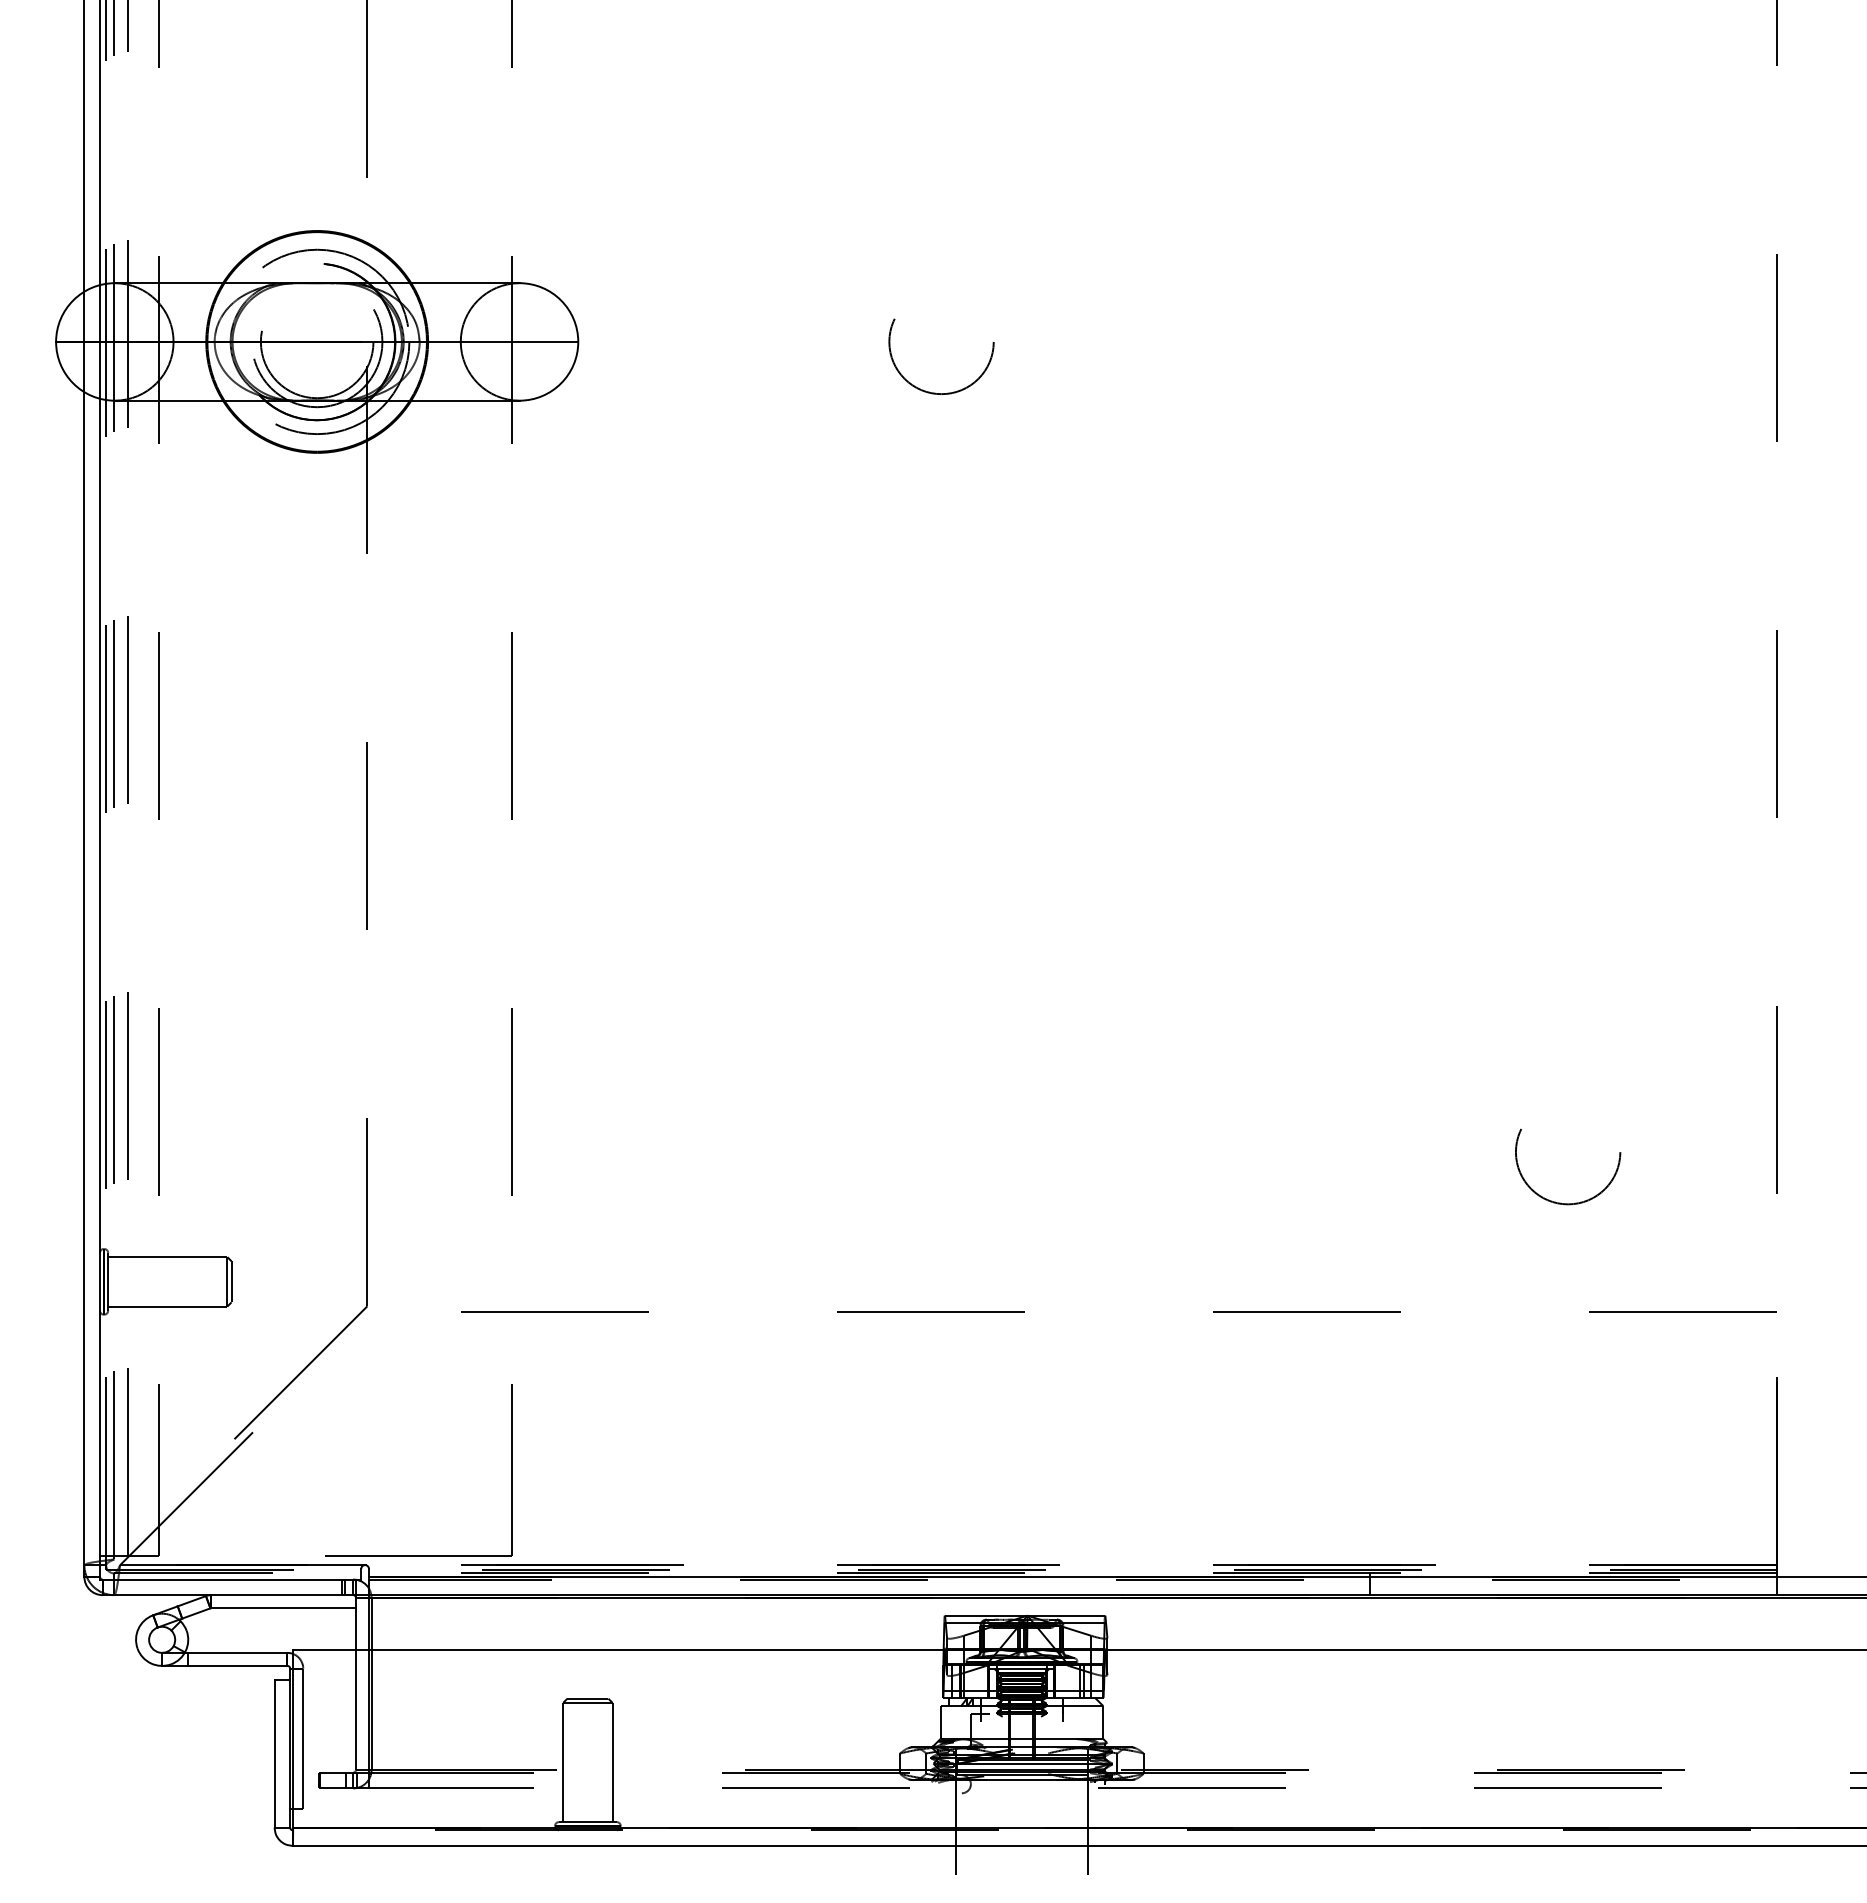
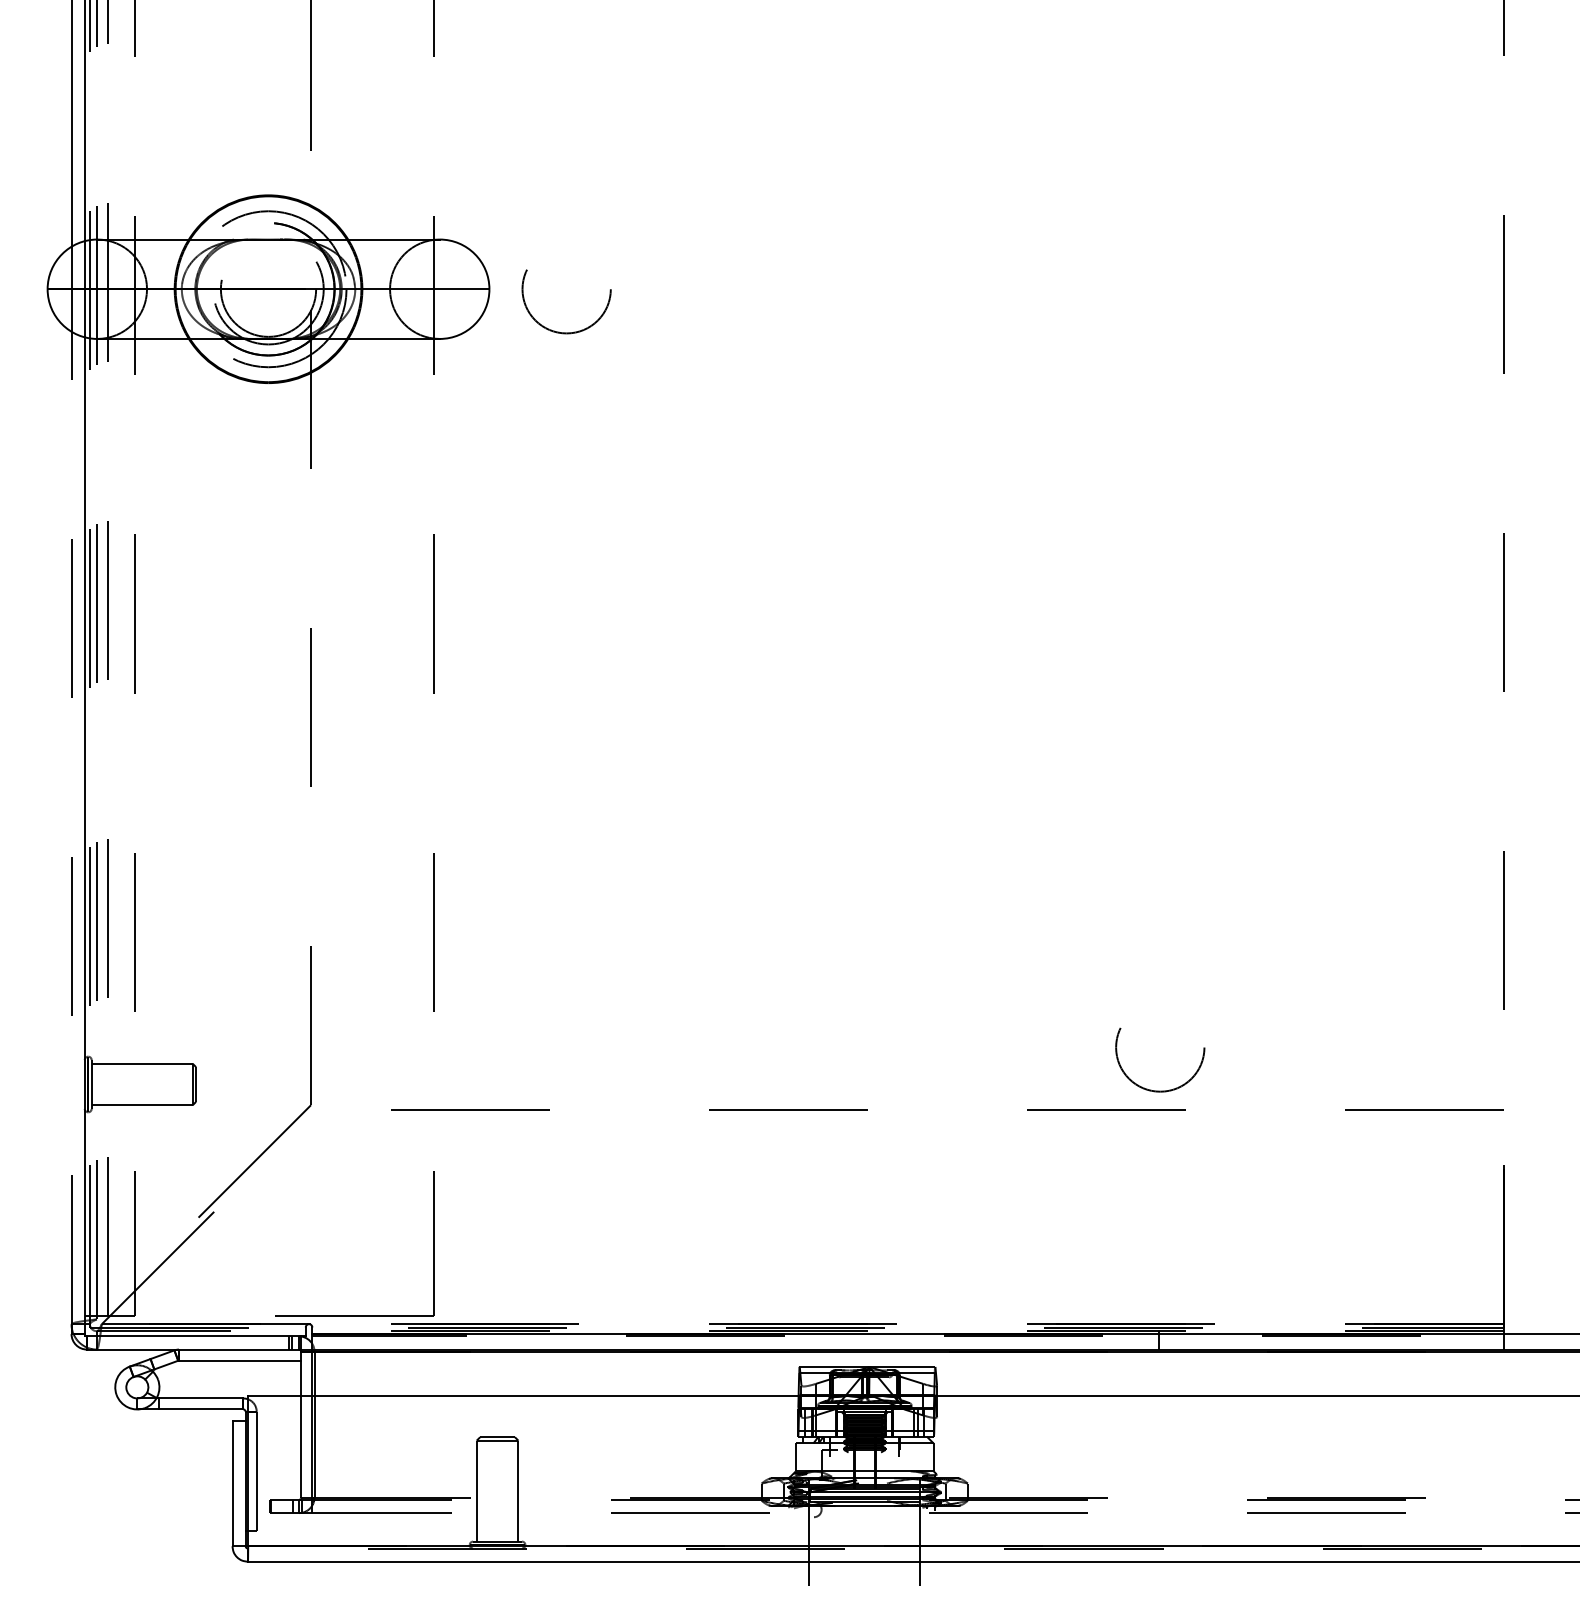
circle: (941, 356) -> (566, 301), moved
line: (84, 983) -> (71, 832), solid -> dashed
circle: (1568, 1166) -> (1160, 1059), moved

